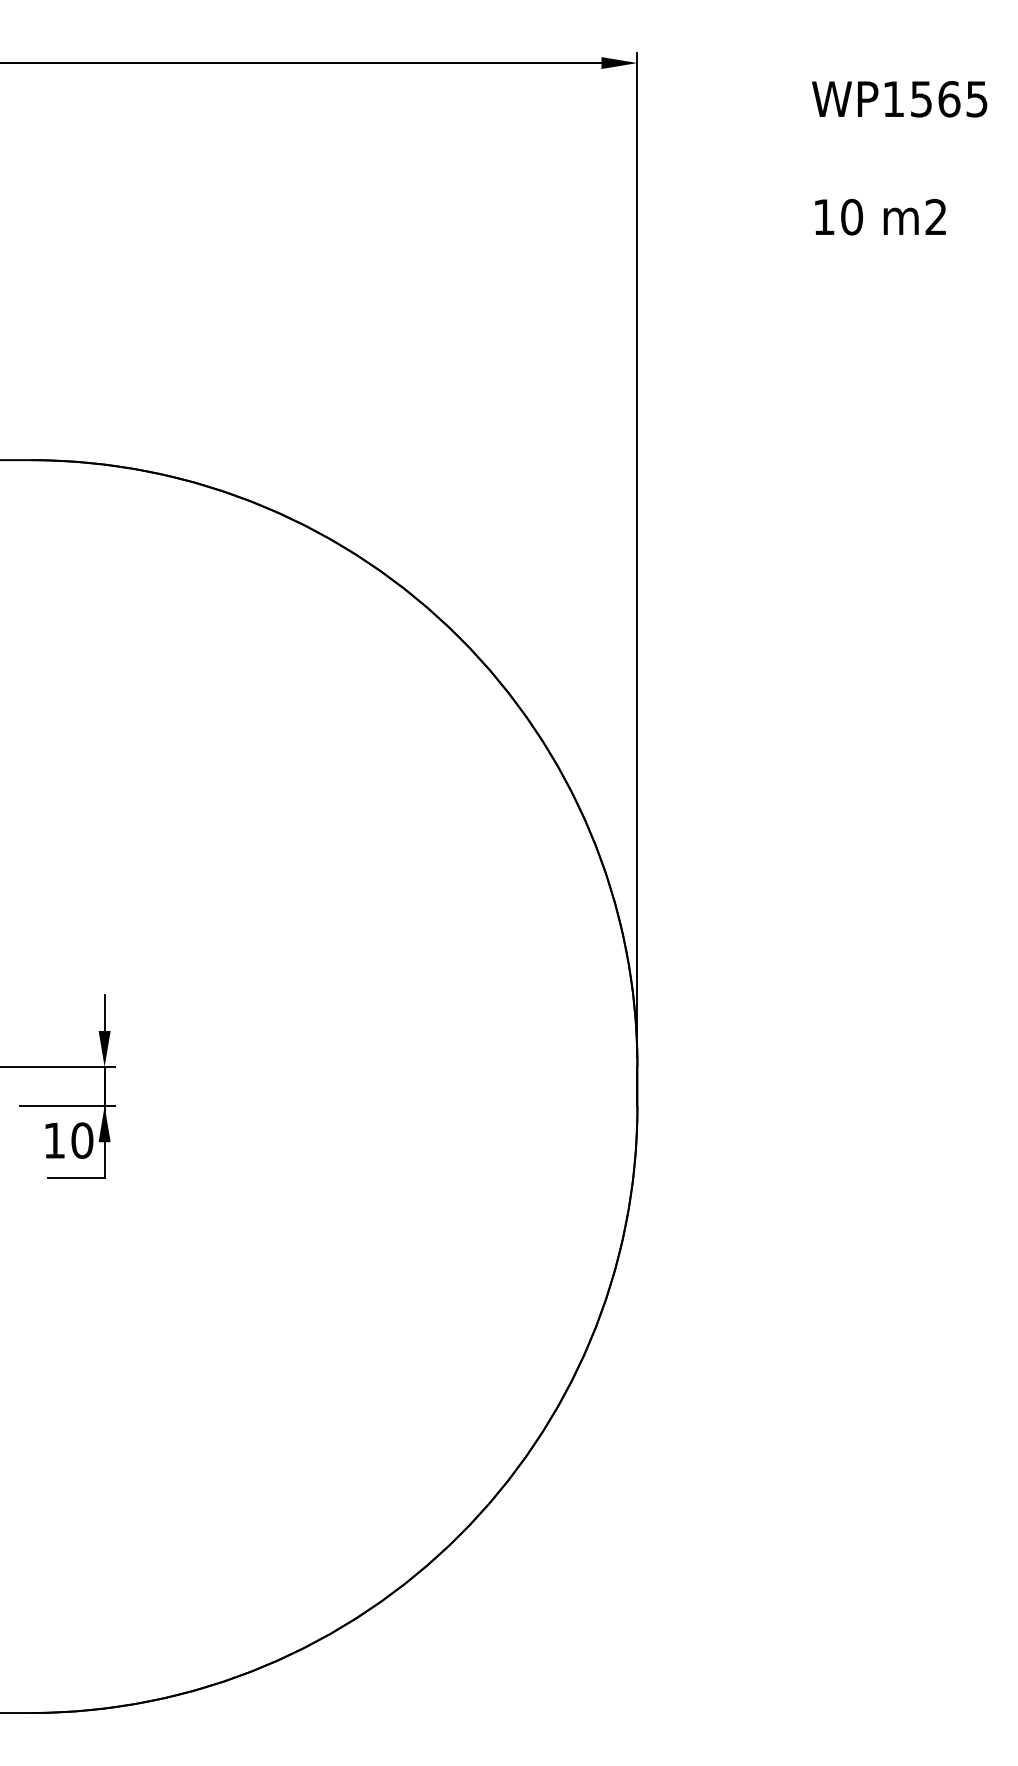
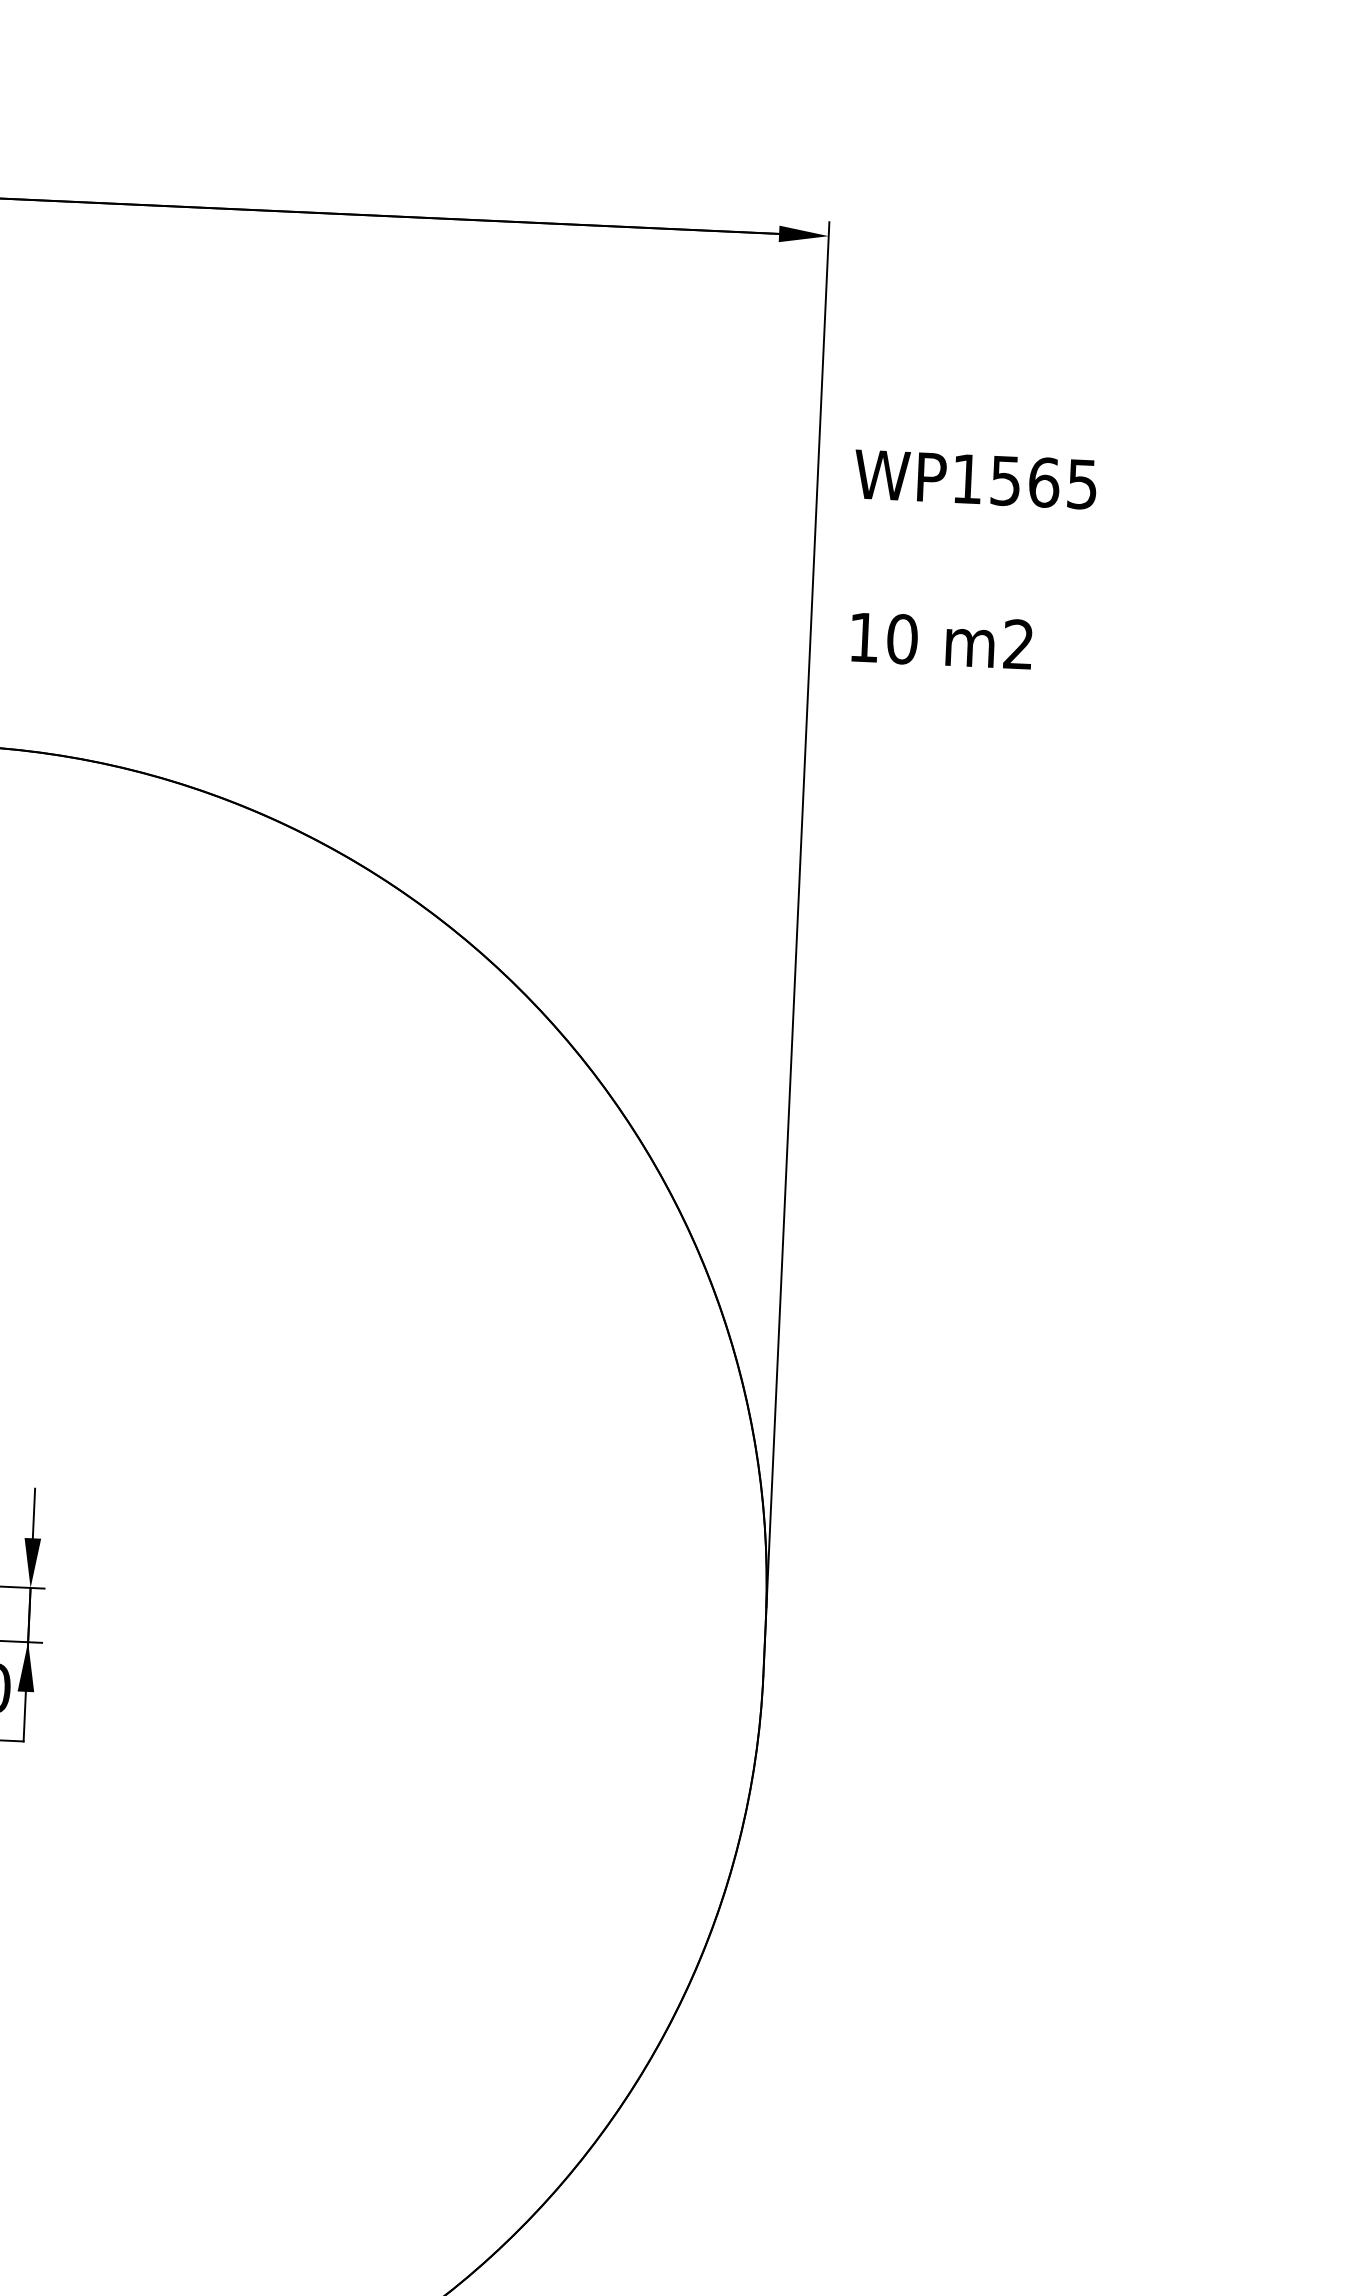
text: (899, 158) -> (971, 561), moved

